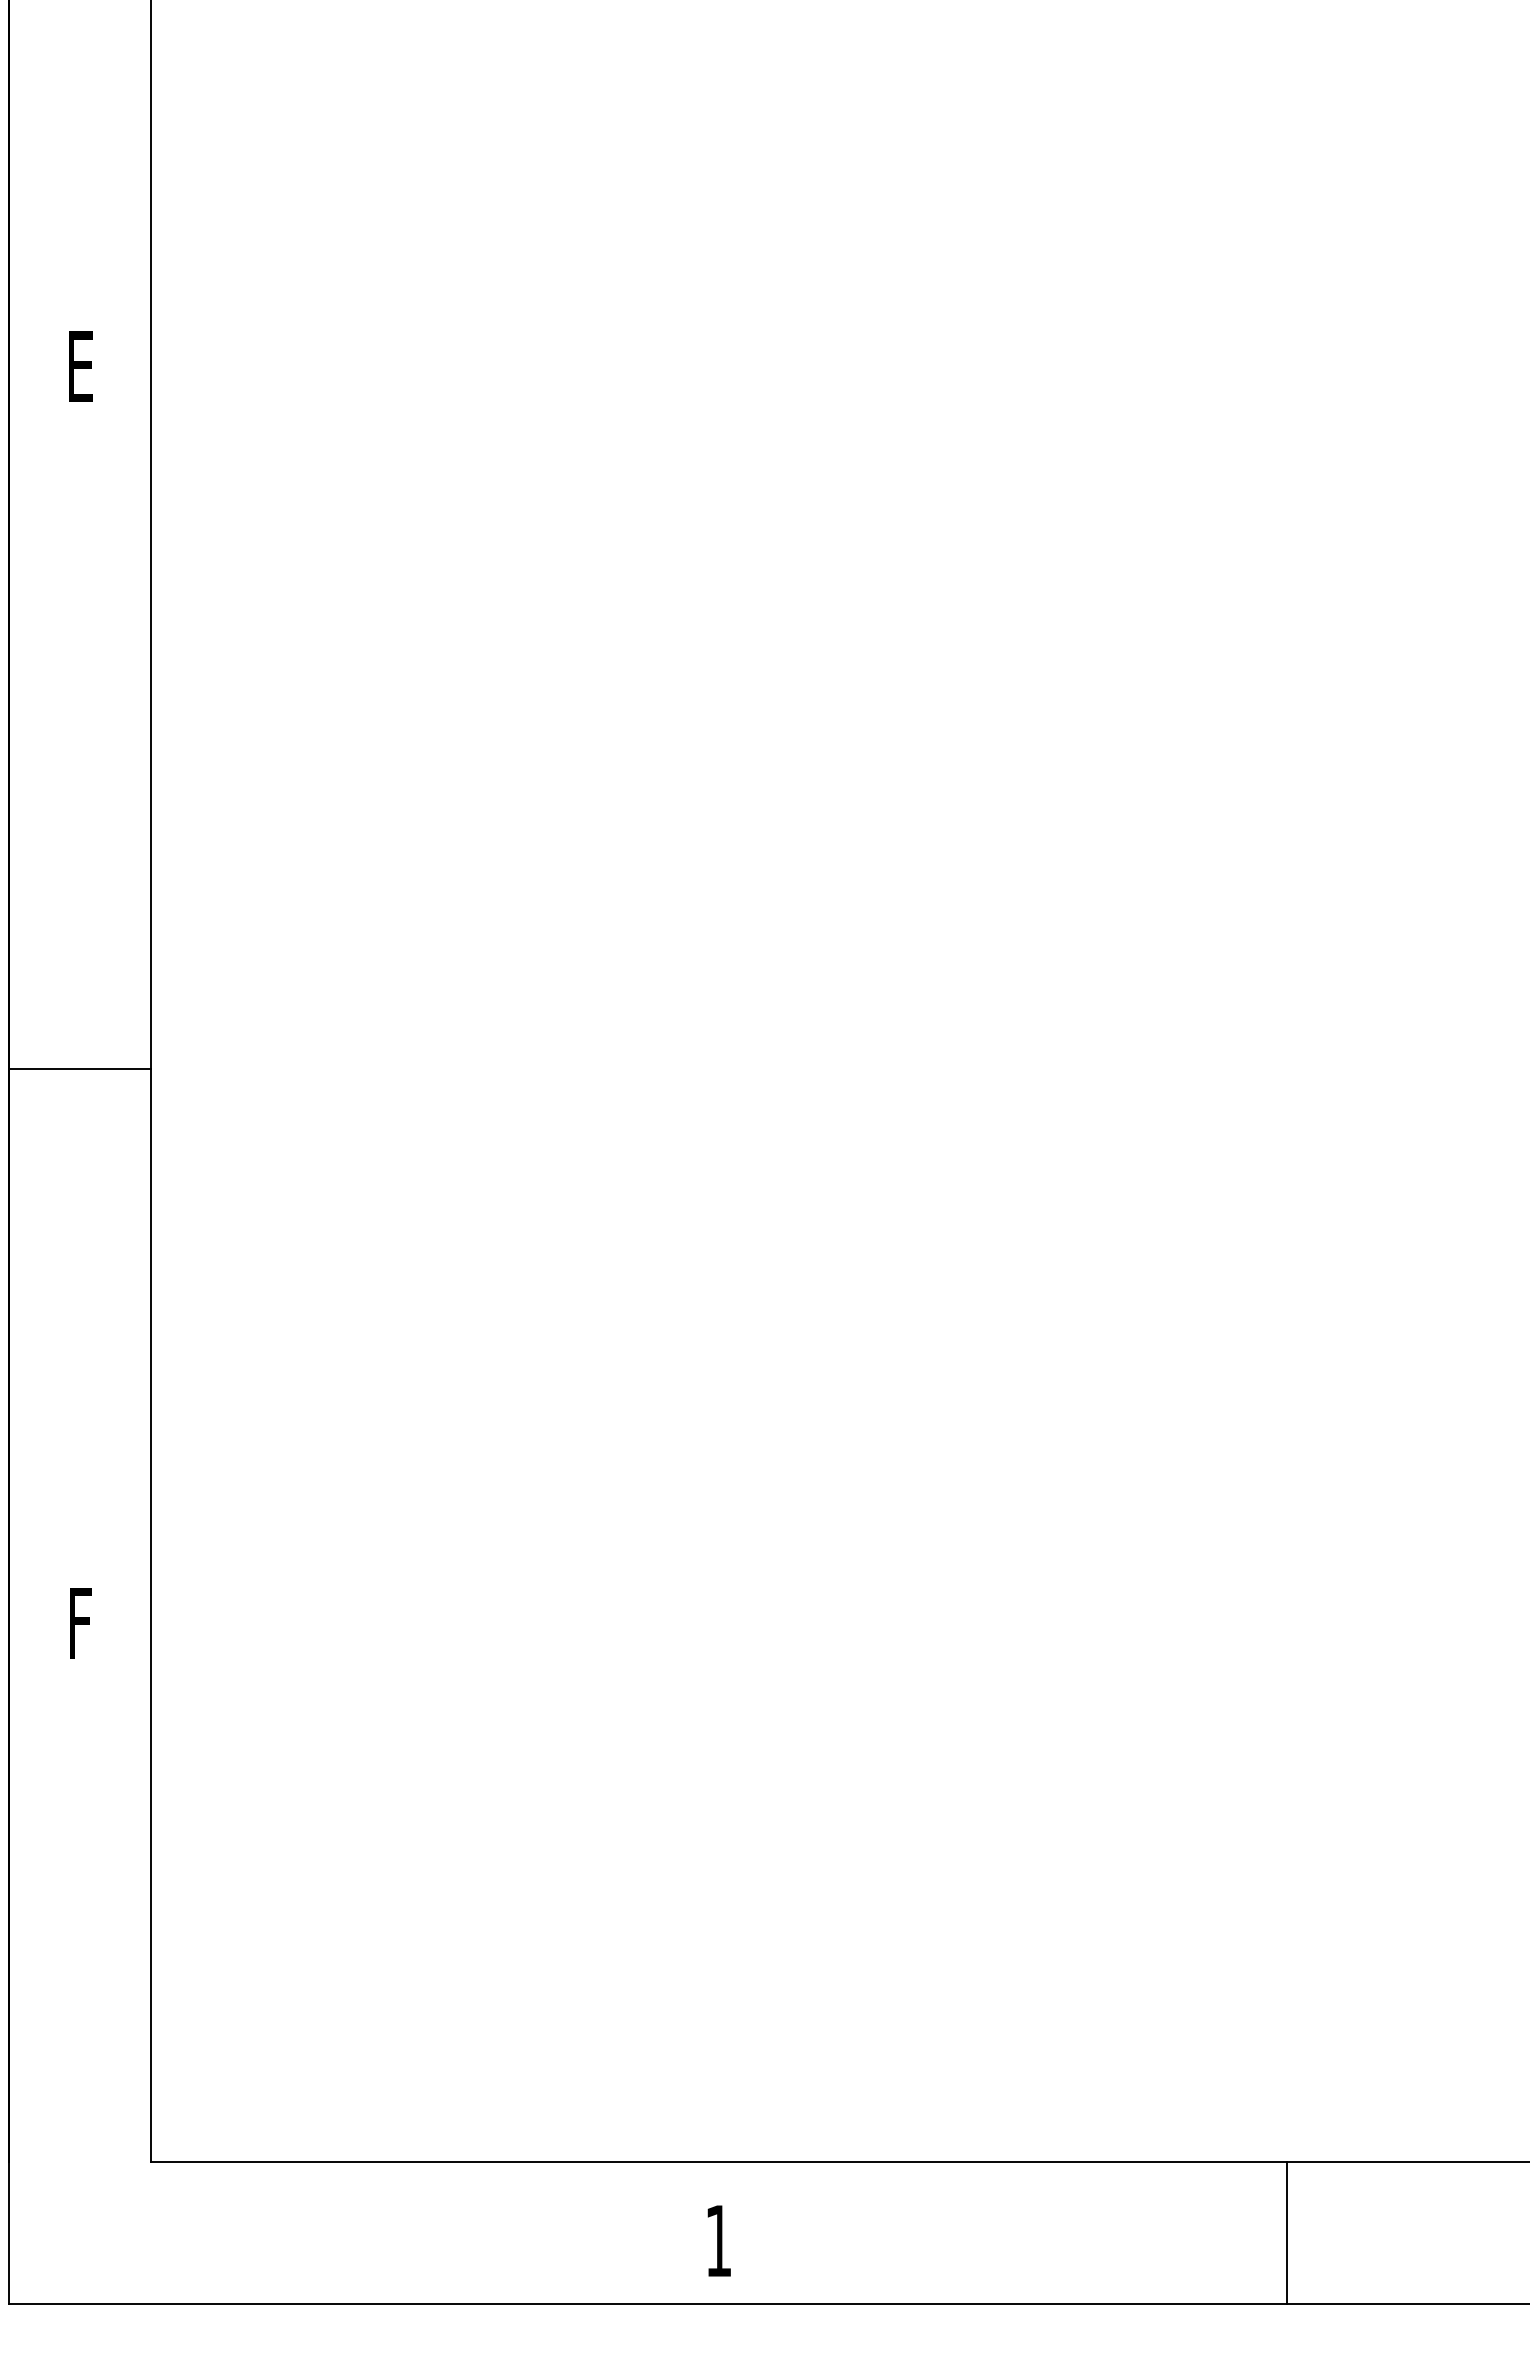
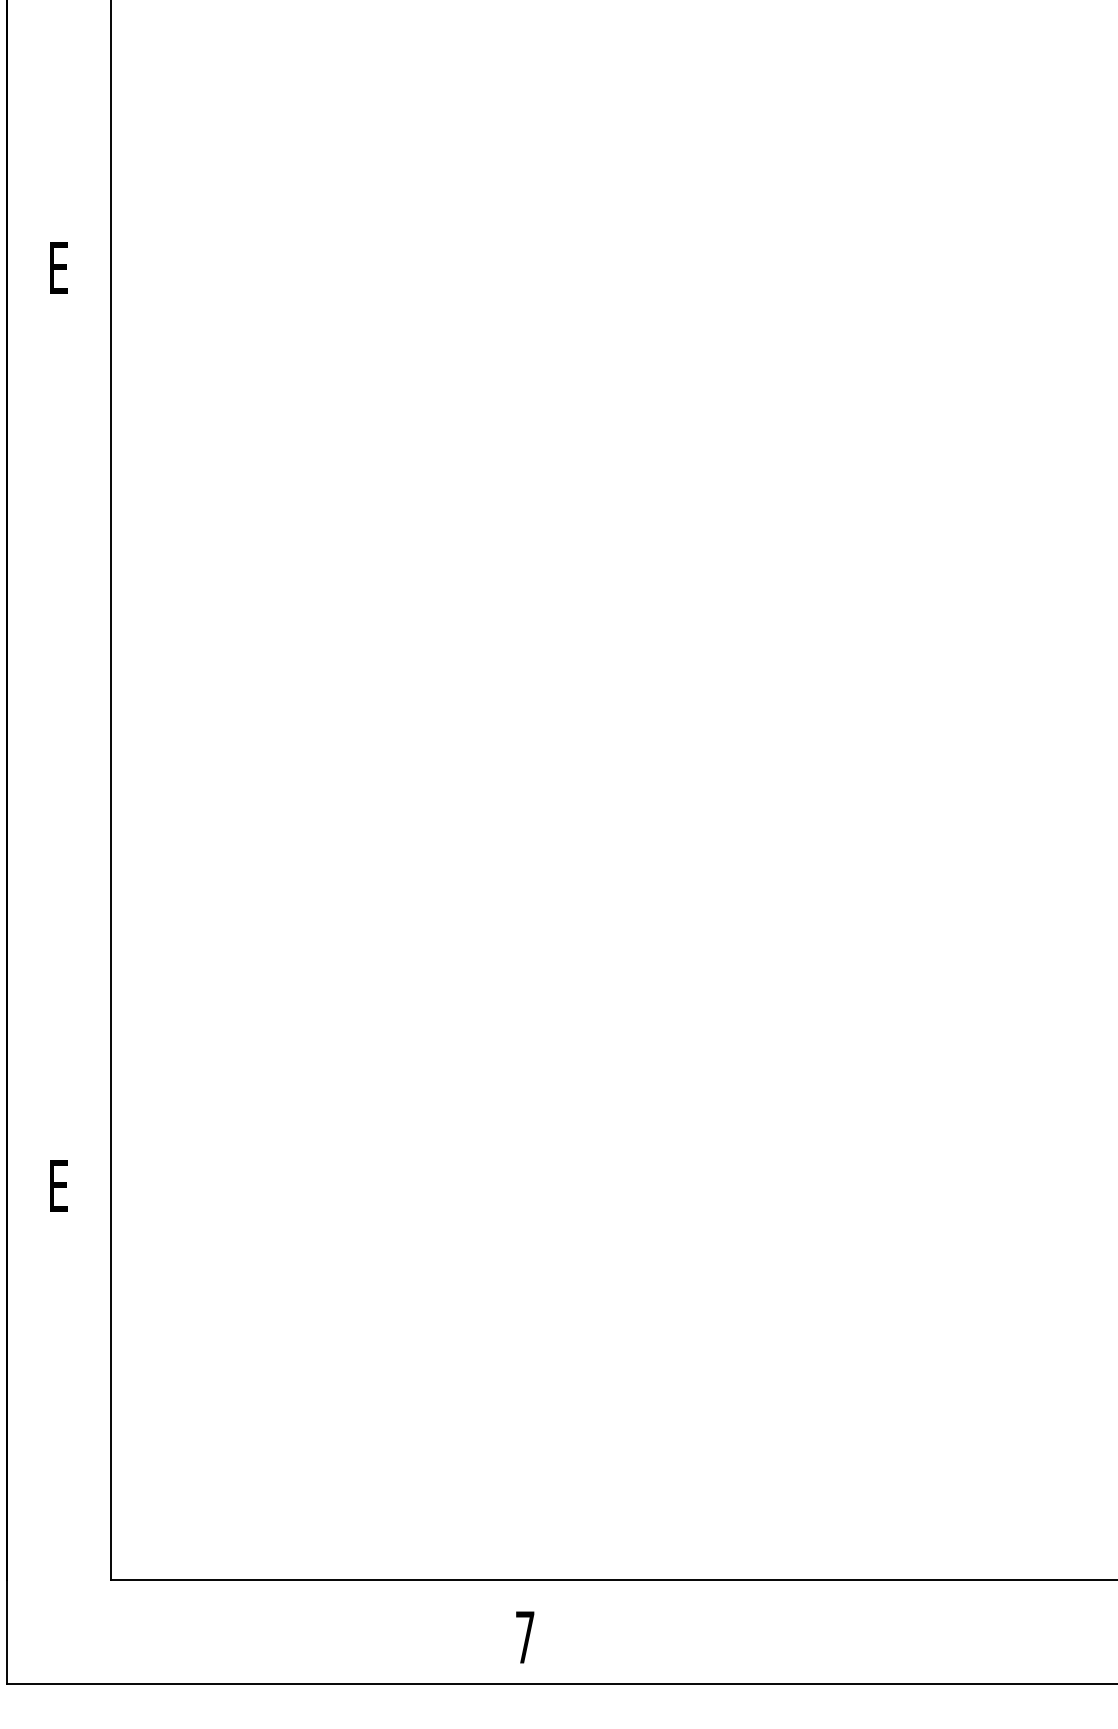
line: (80, 1068) -> (58, 780), removed
text: (80, 1623) -> (58, 1186), F -> E
line: (1287, 2233) -> (940, 1631), removed
text: (718, 2240) -> (525, 1637), 1 -> 7

